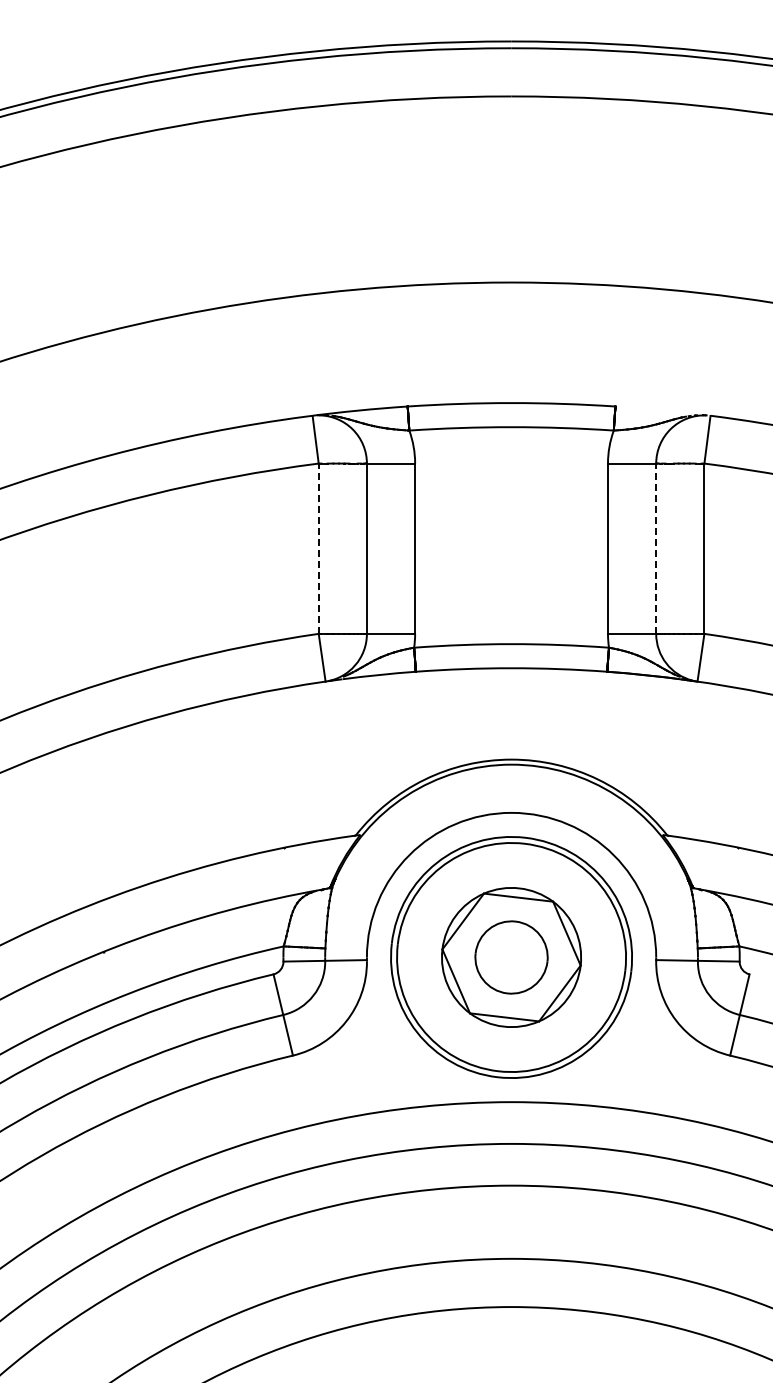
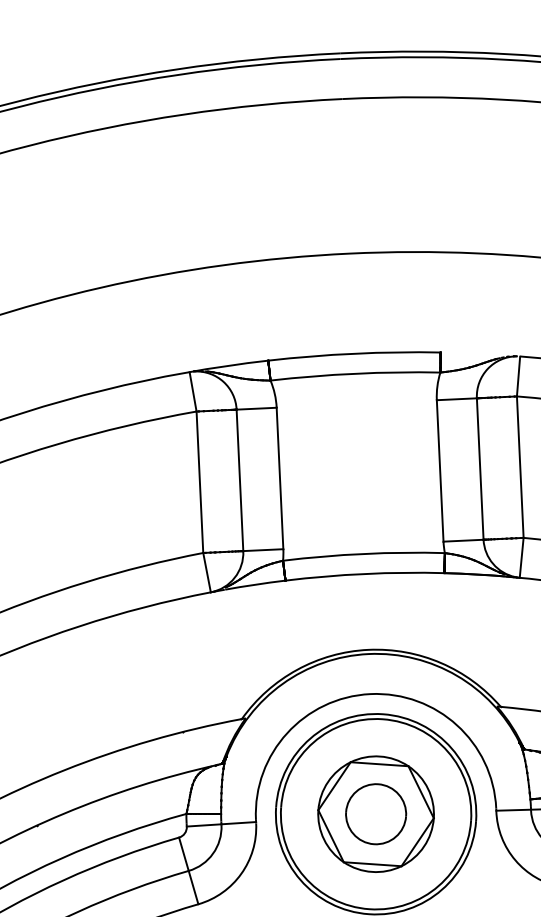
line: (318, 548) -> (199, 482), dashed -> solid
line: (656, 548) -> (480, 468), dashed -> solid

